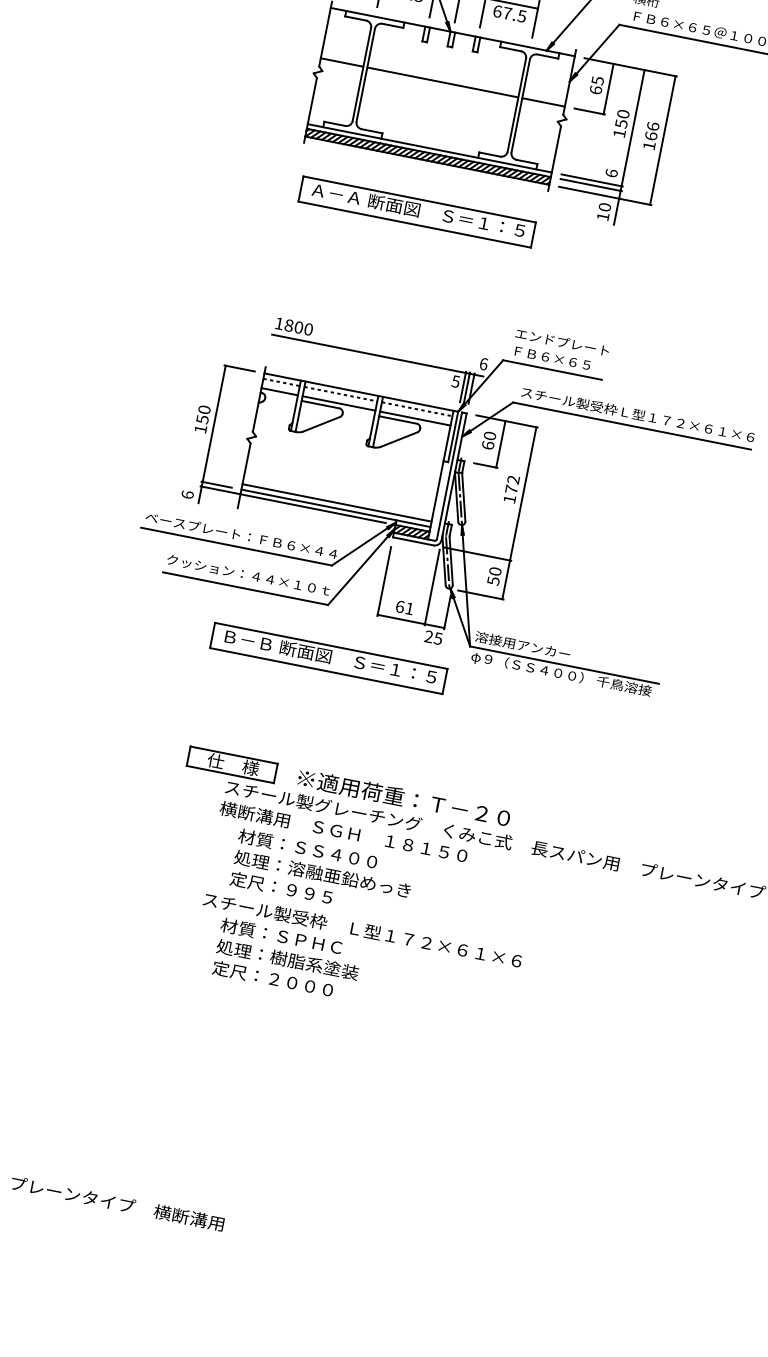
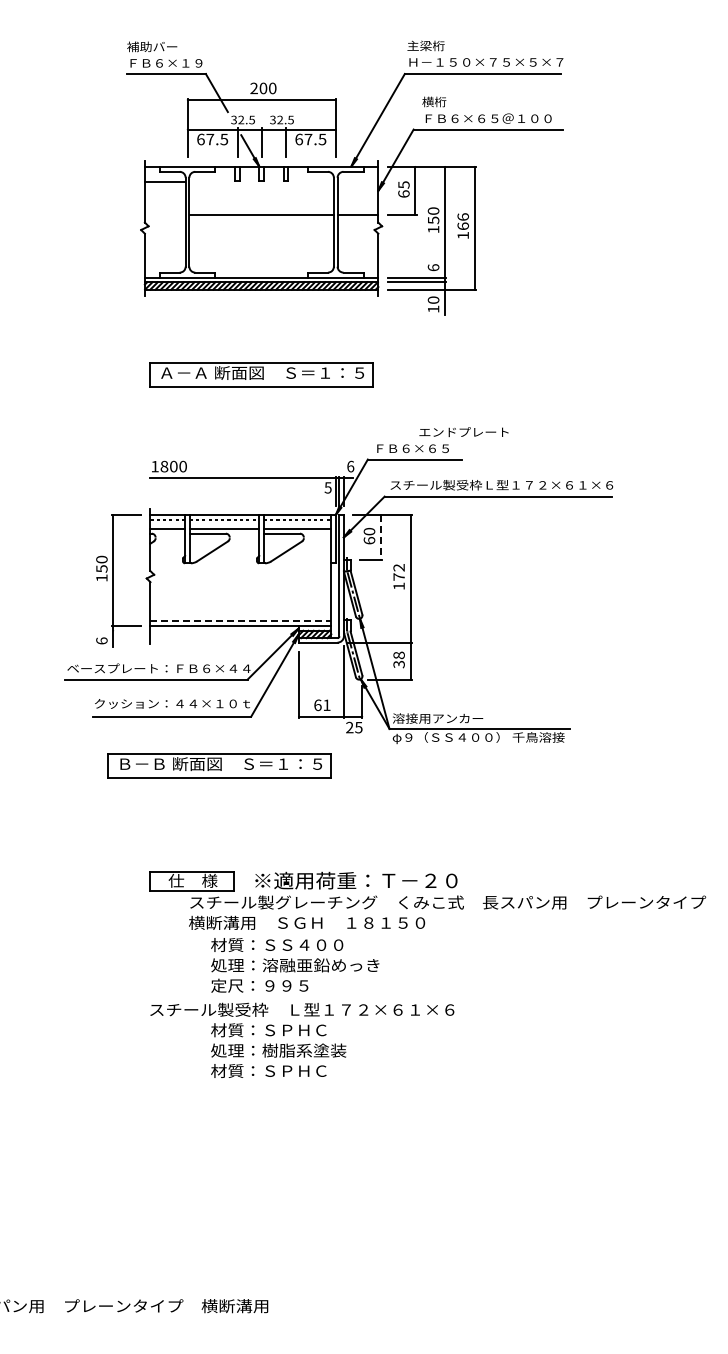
line: (341, 62) -> (164, 181), moved
part: (417, 211) -> (261, 374), moved
text: (561, 341) -> (463, 431), moved
line: (500, 444) -> (380, 537), solid -> dashed
line: (337, 503) -> (241, 621), solid -> dashed
line: (292, 504) -> (200, 630), removed
text: (493, 575) -> (398, 659), 50 -> 38
part: (328, 658) -> (219, 765), moved
text: (362, 929) -> (302, 1009), moved
text: (272, 978) -> (268, 1070), 定尺：２０００ -> 材質：ＳＰＨＣ

